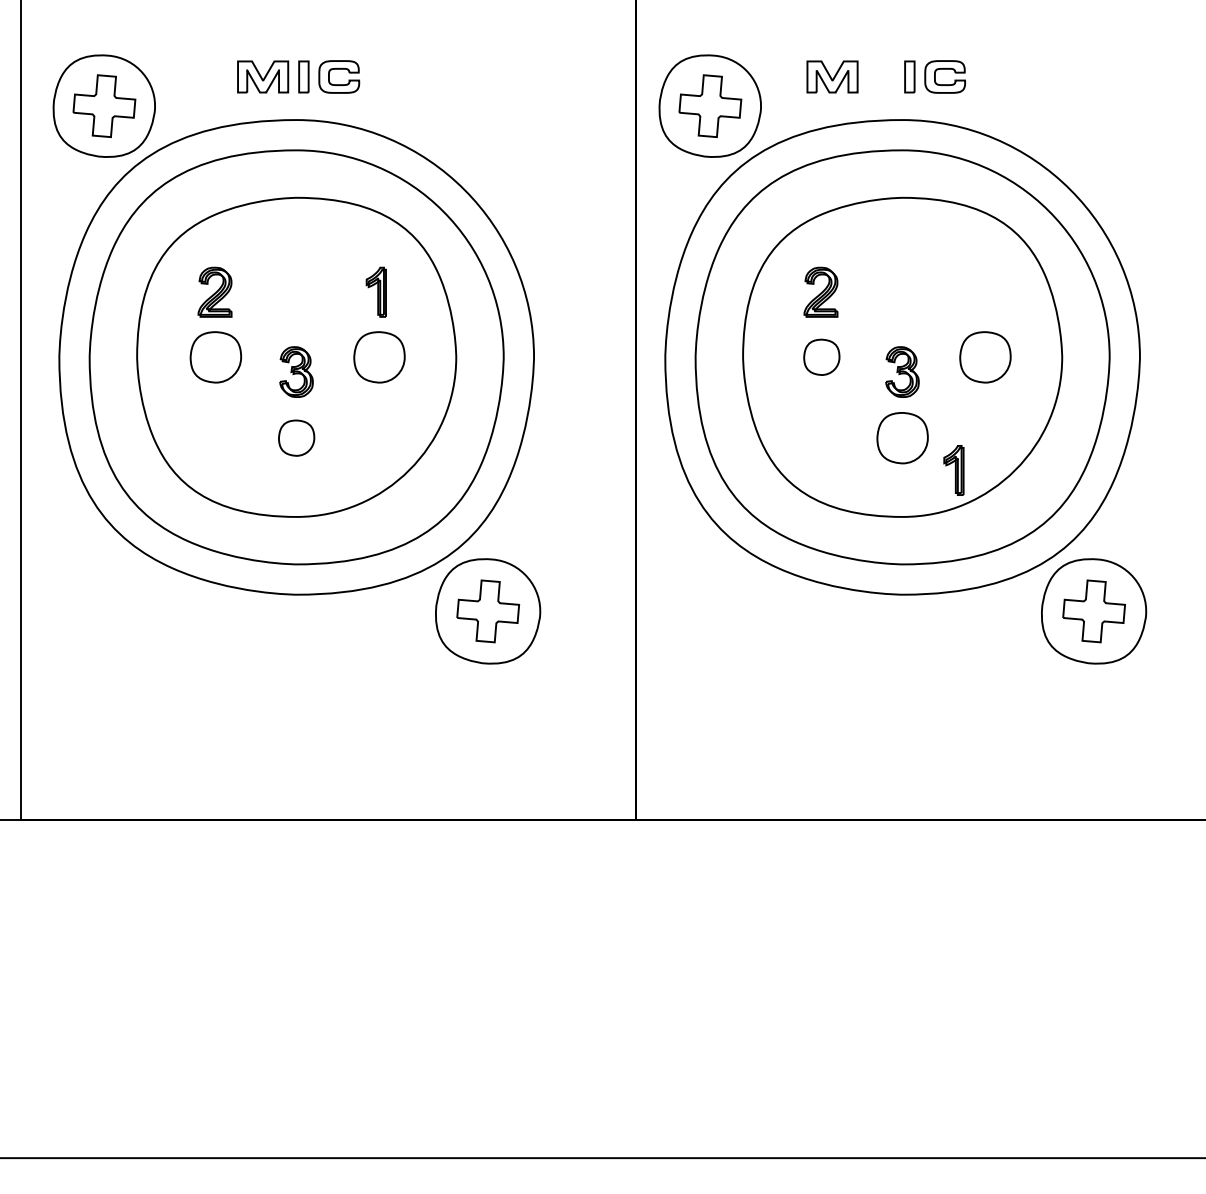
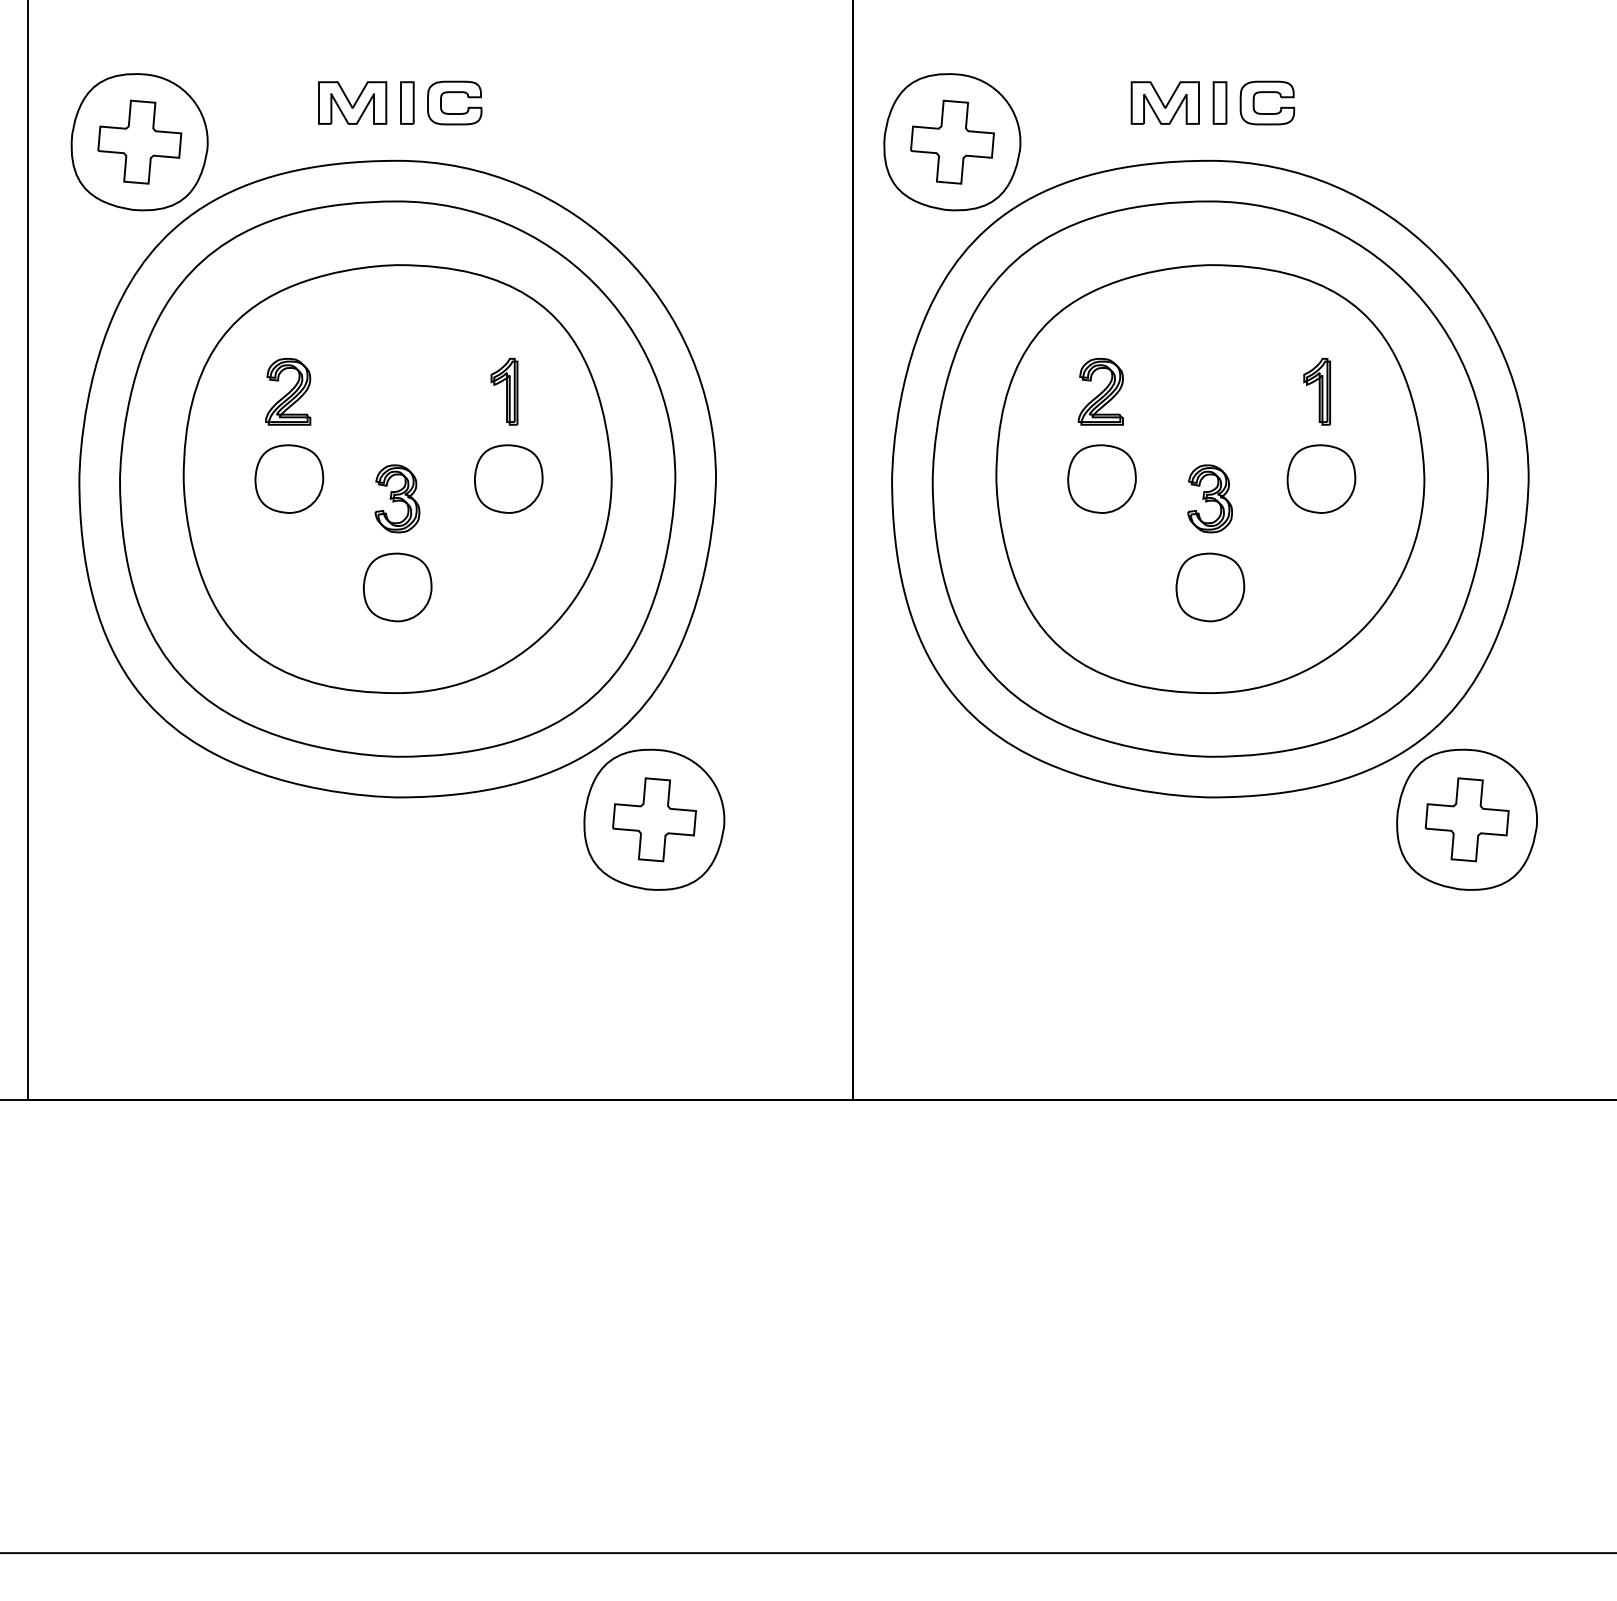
part: (831, 76) -> (1164, 102), moved
part: (821, 356) -> (1101, 478), size x1.43
part: (296, 438) -> (397, 587), size x1.43
part: (953, 470) -> (1316, 391), moved

